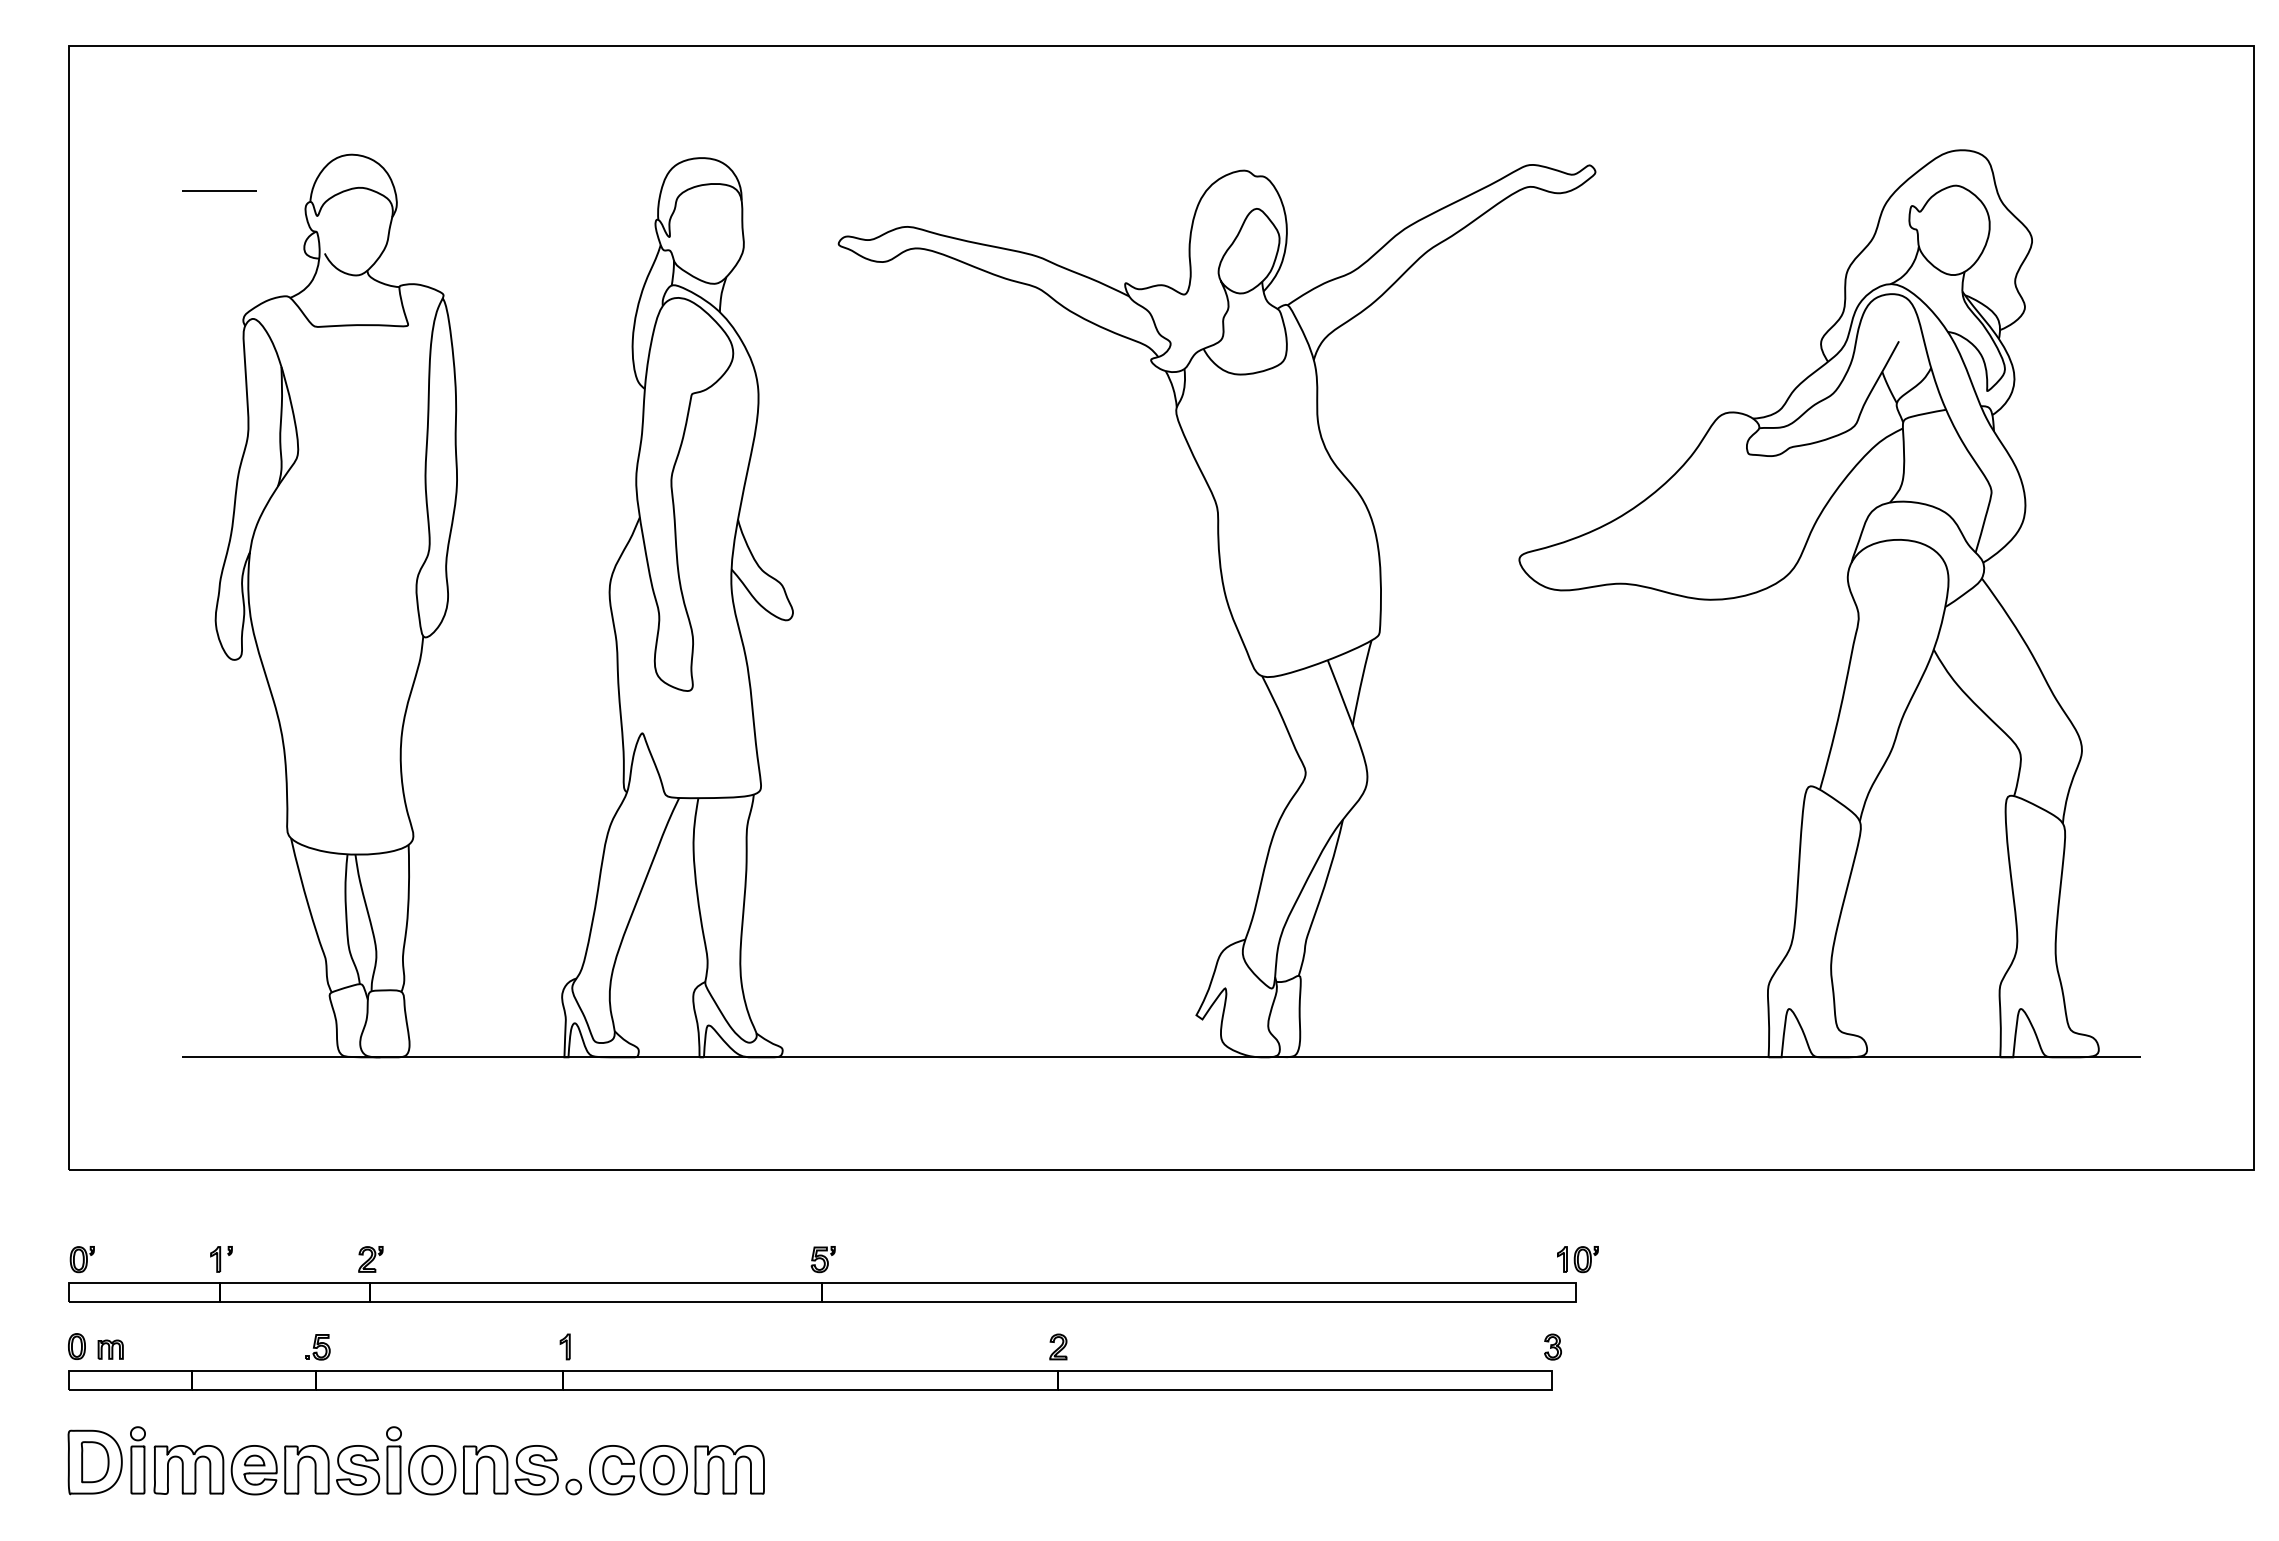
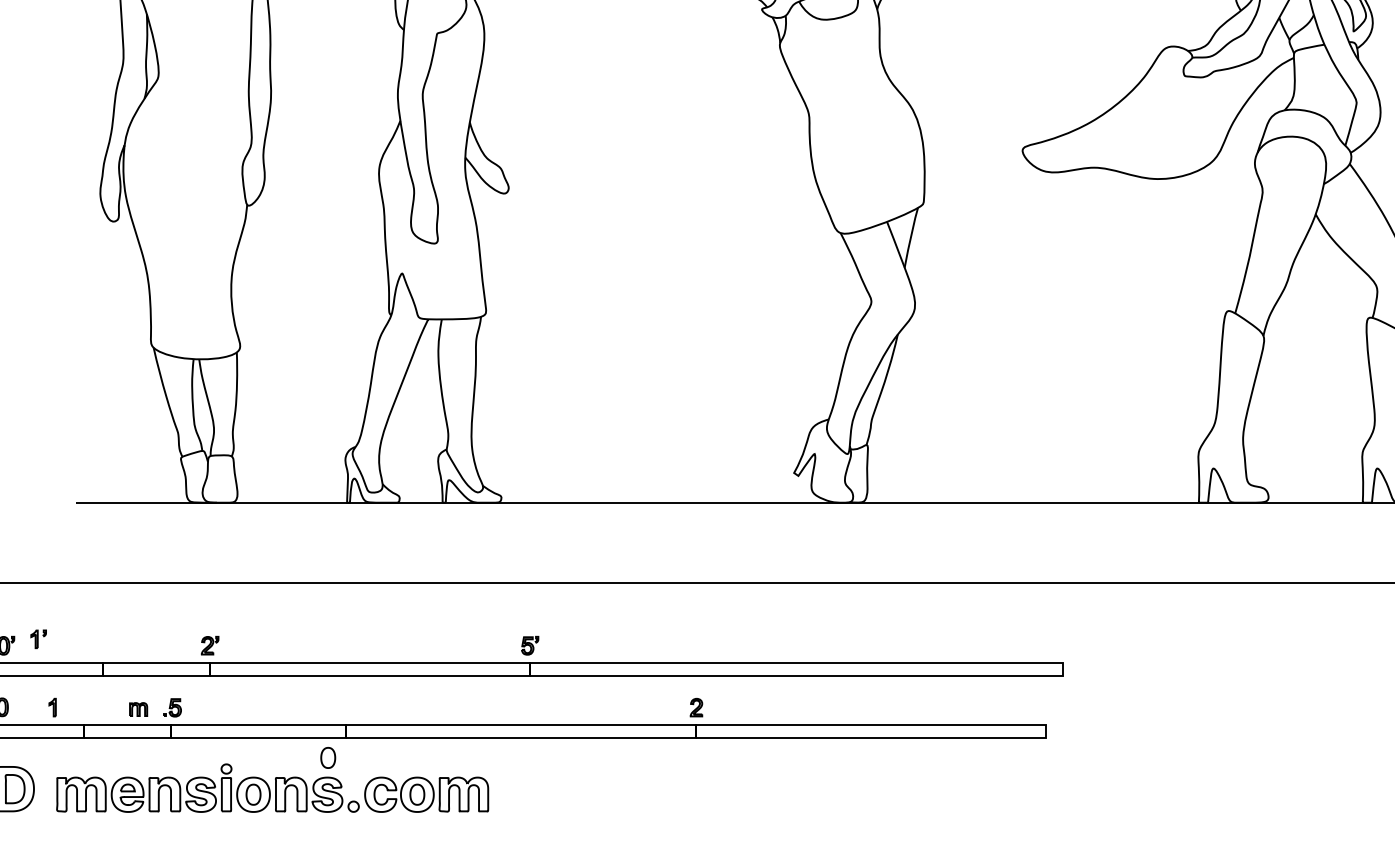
part: (221, 1259) -> (38, 639), moved
part: (1577, 1259) -> (1063, 645), removed
part: (564, 1346) -> (52, 707), moved
part: (1552, 1346) -> (1046, 707), removed
part: (110, 1349) -> (138, 709), moved
part: (537, 1417) -> (328, 757), added
part: (137, 1460) -> (45, 787), removed

